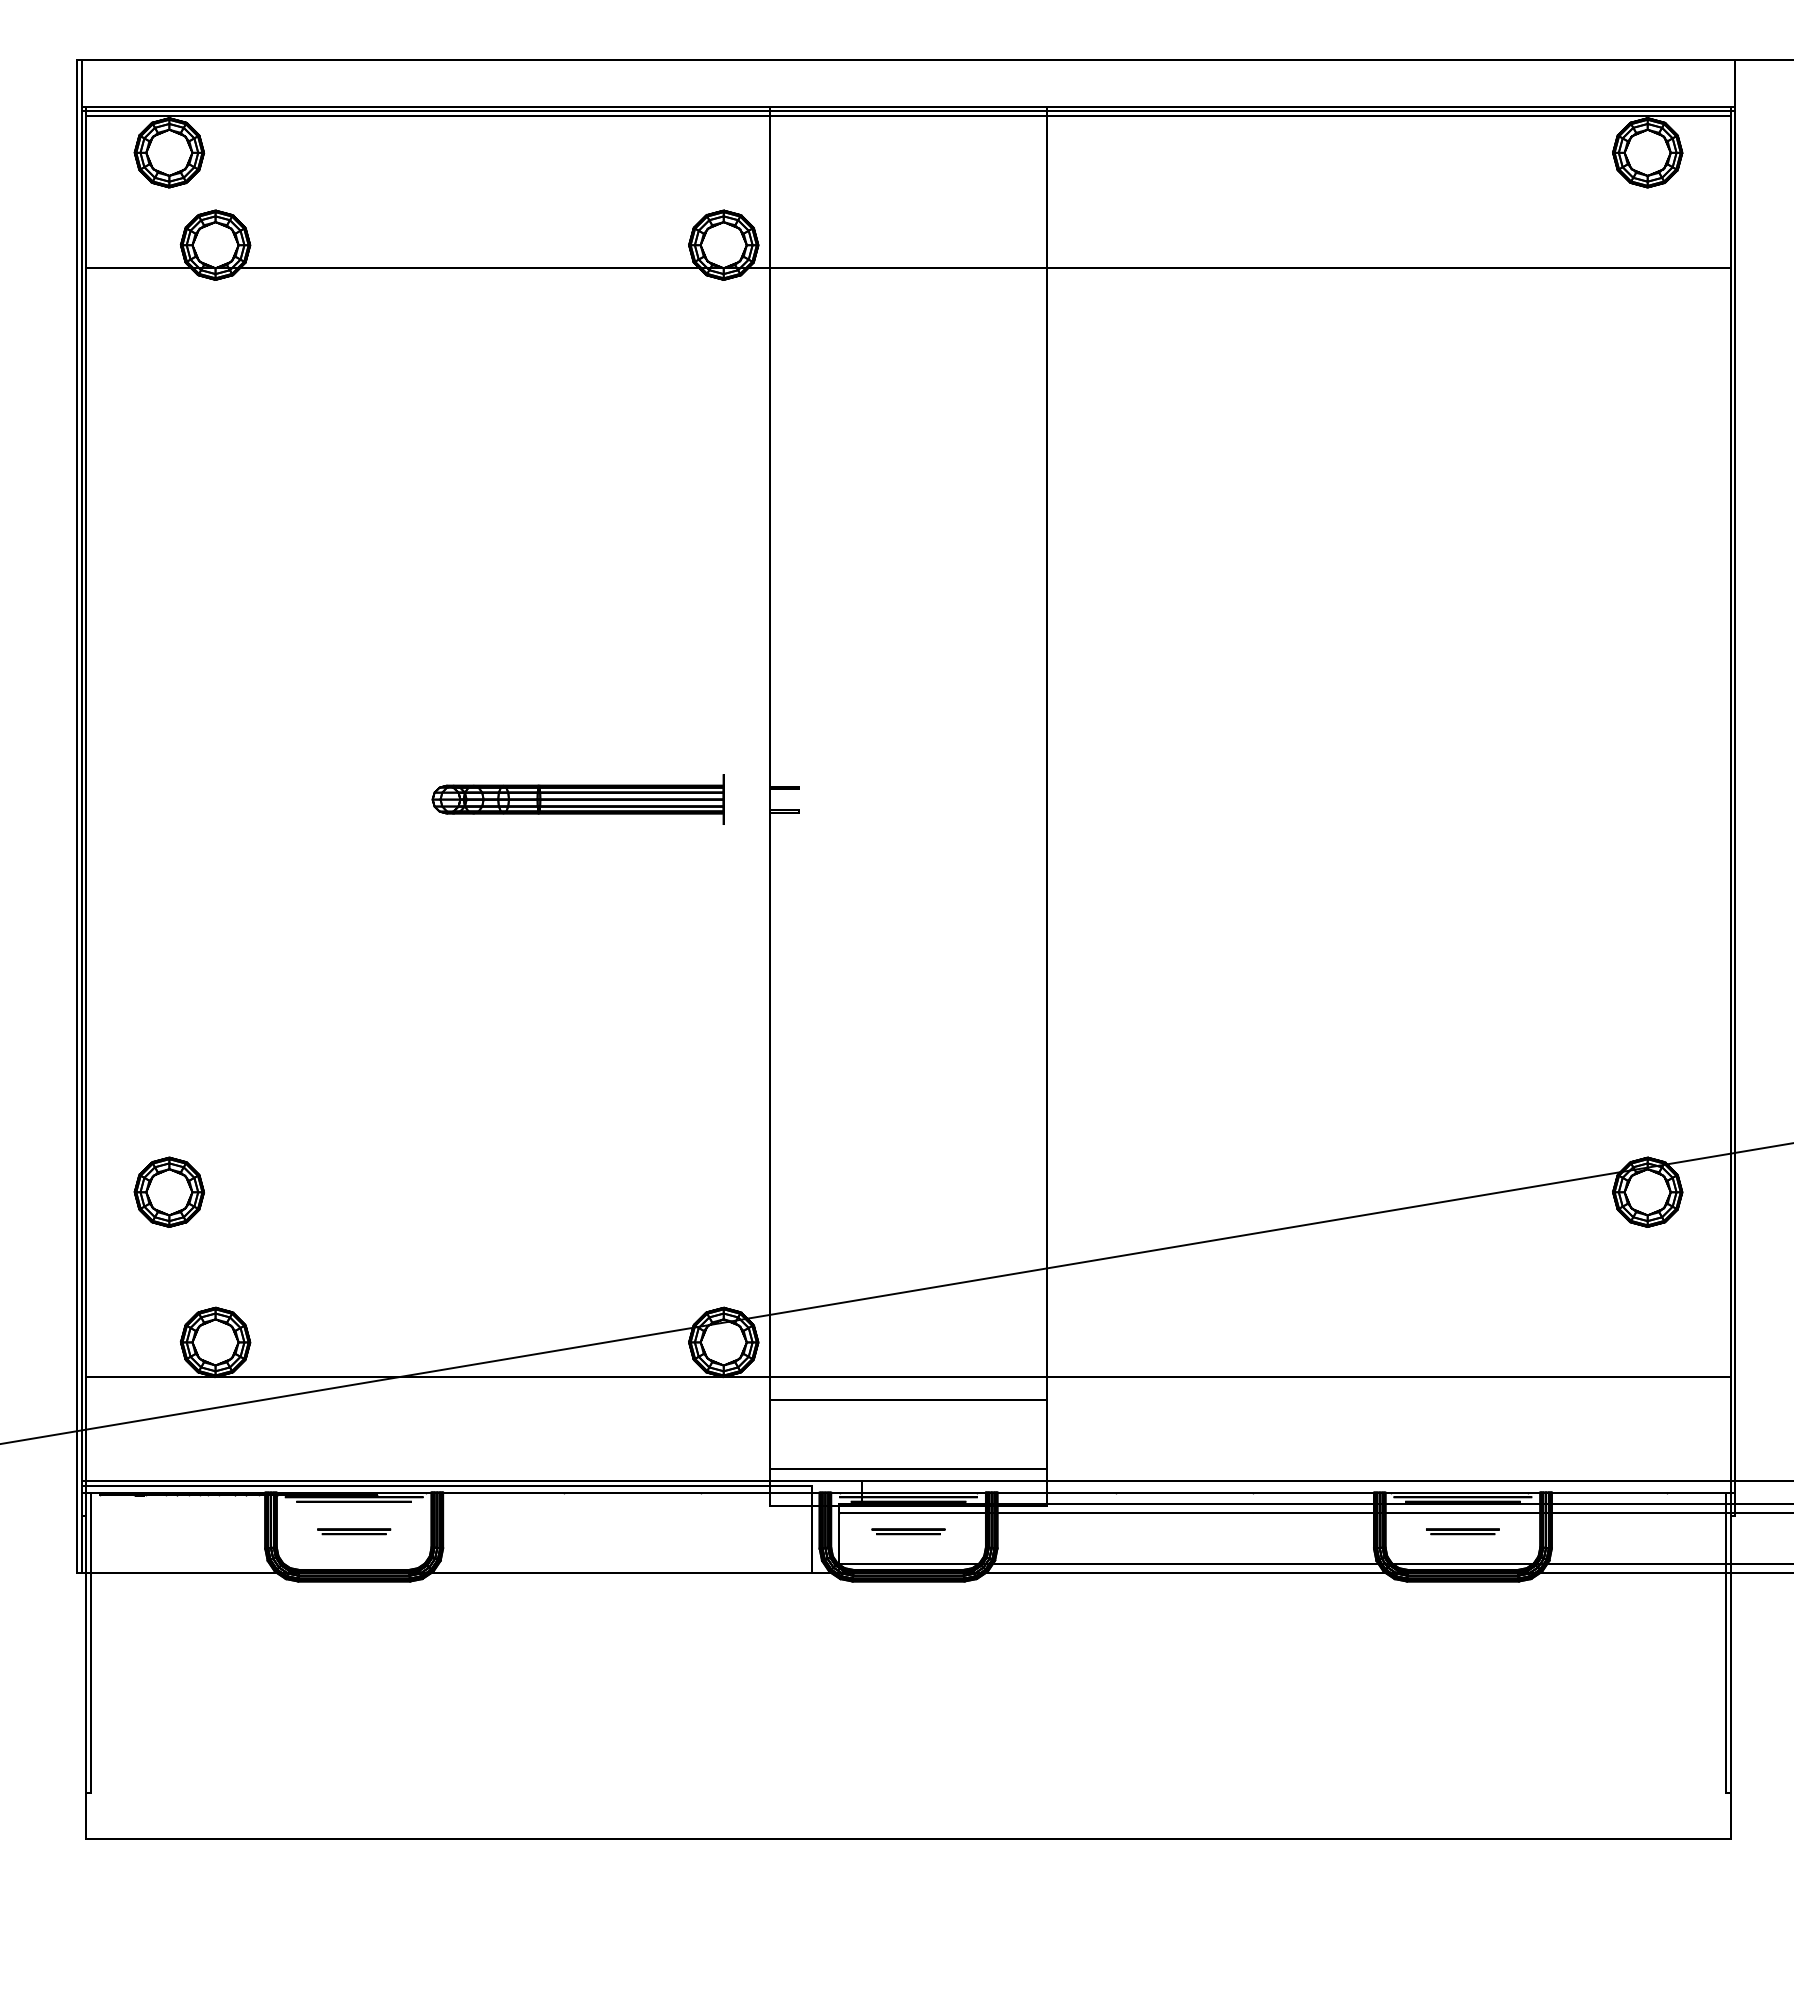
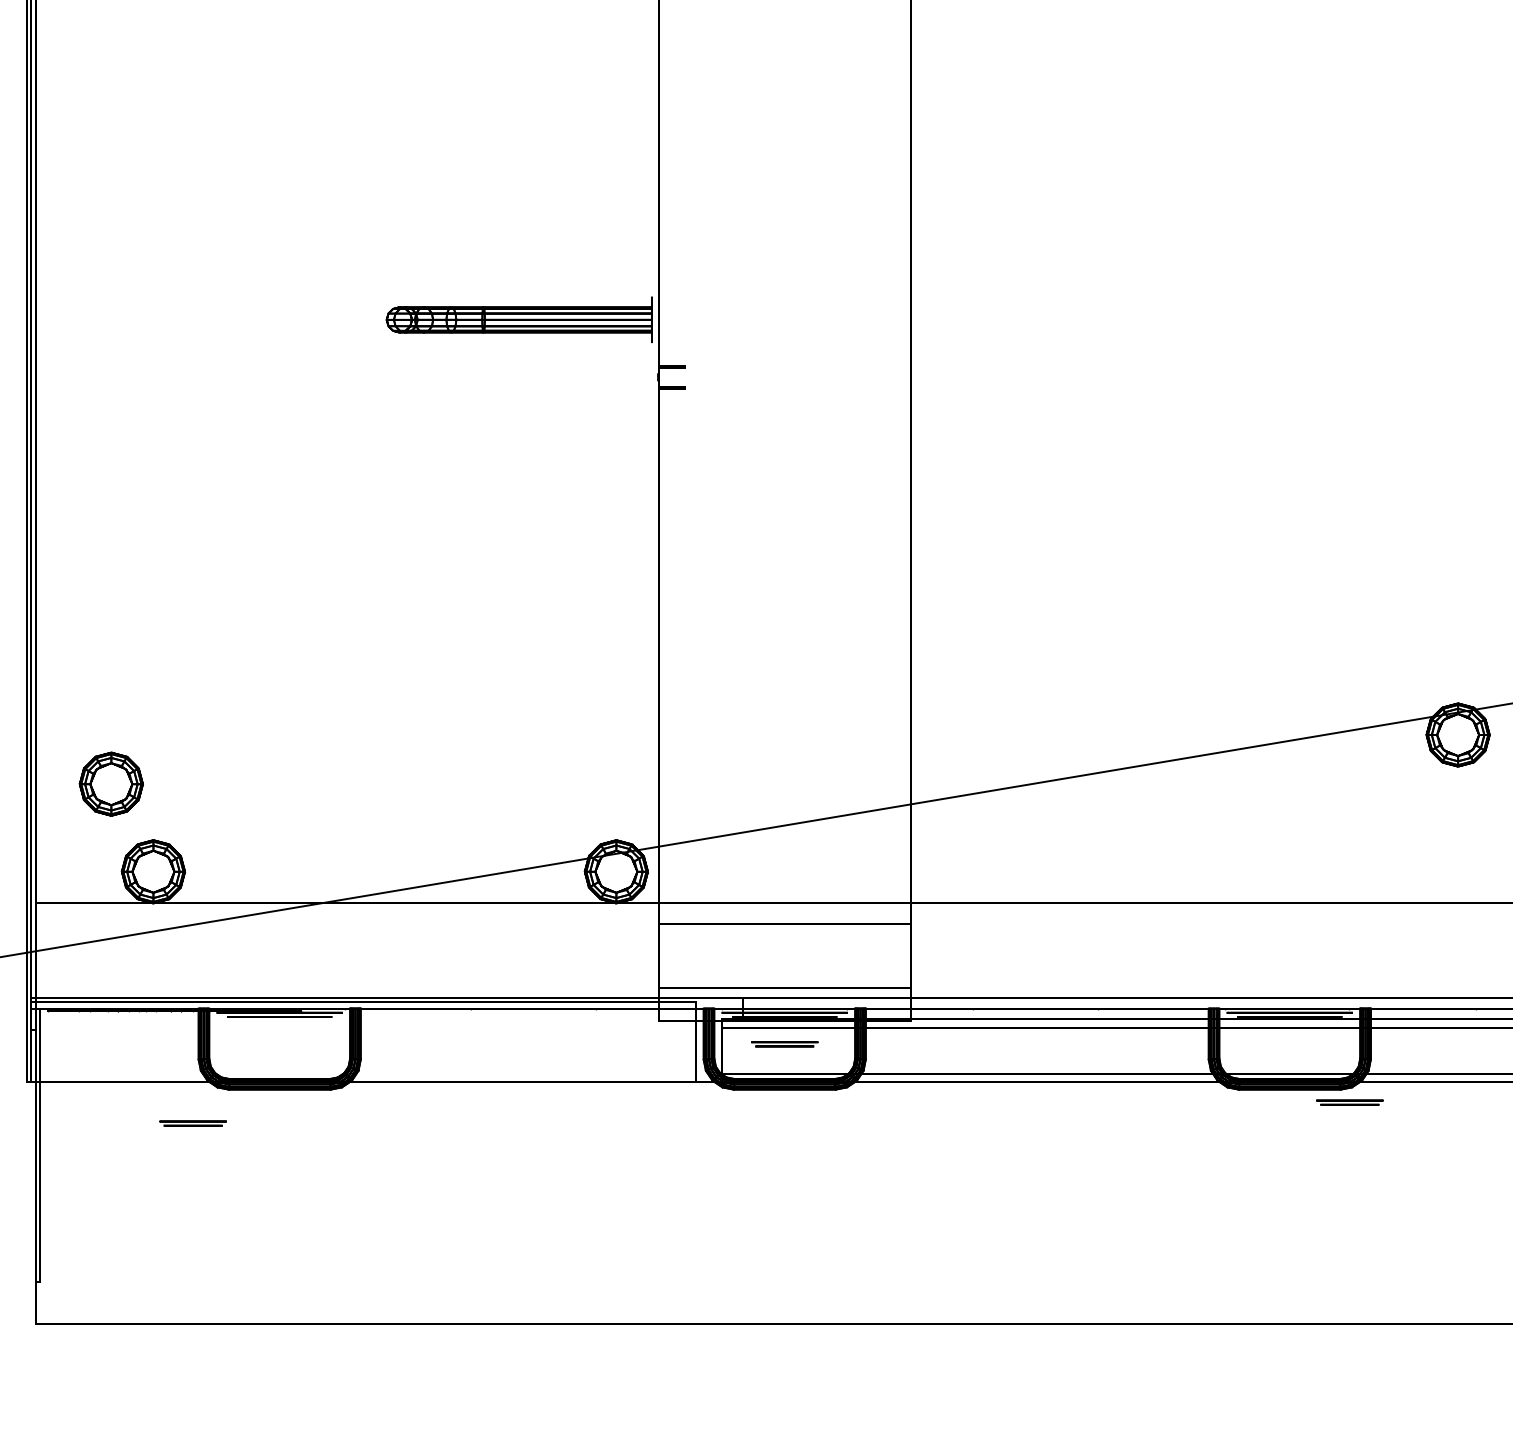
part: (577, 799) -> (518, 319), moved
part: (168, 1191) -> (110, 783), moved
part: (354, 1531) -> (193, 1123), moved
part: (1462, 1531) -> (1349, 1102), moved

